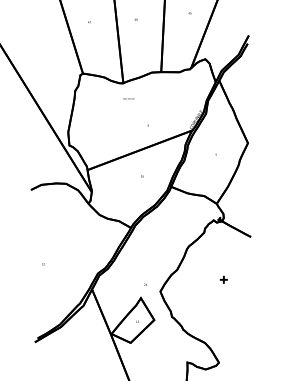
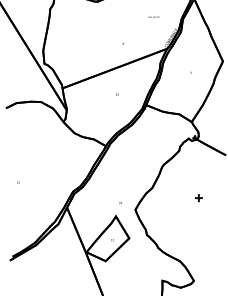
text: (128, 98) -> (153, 16), moved

